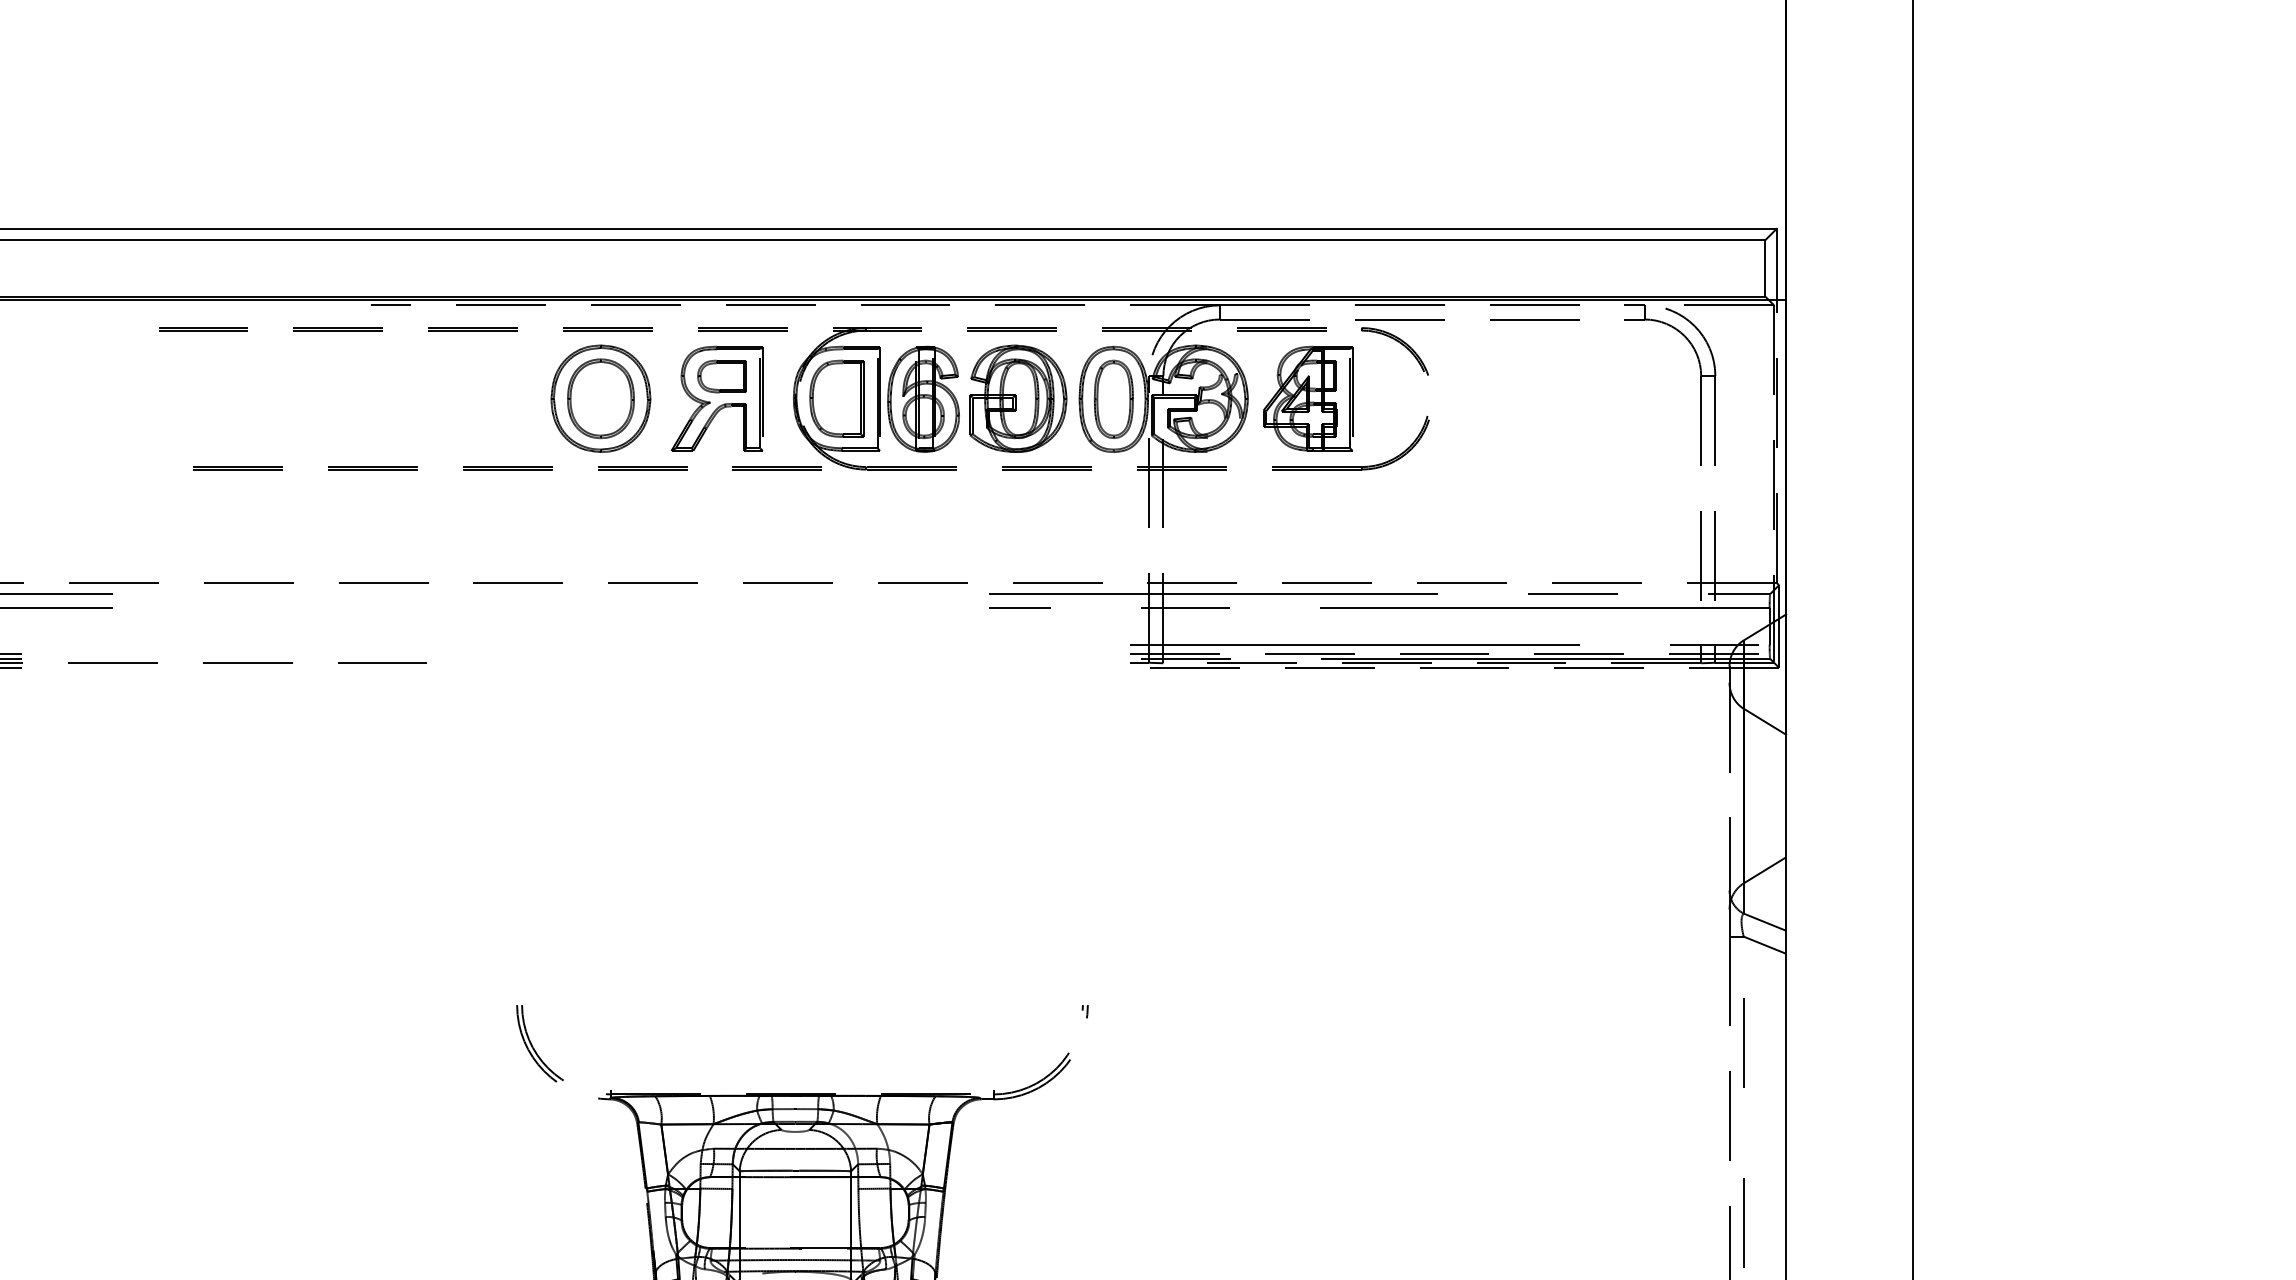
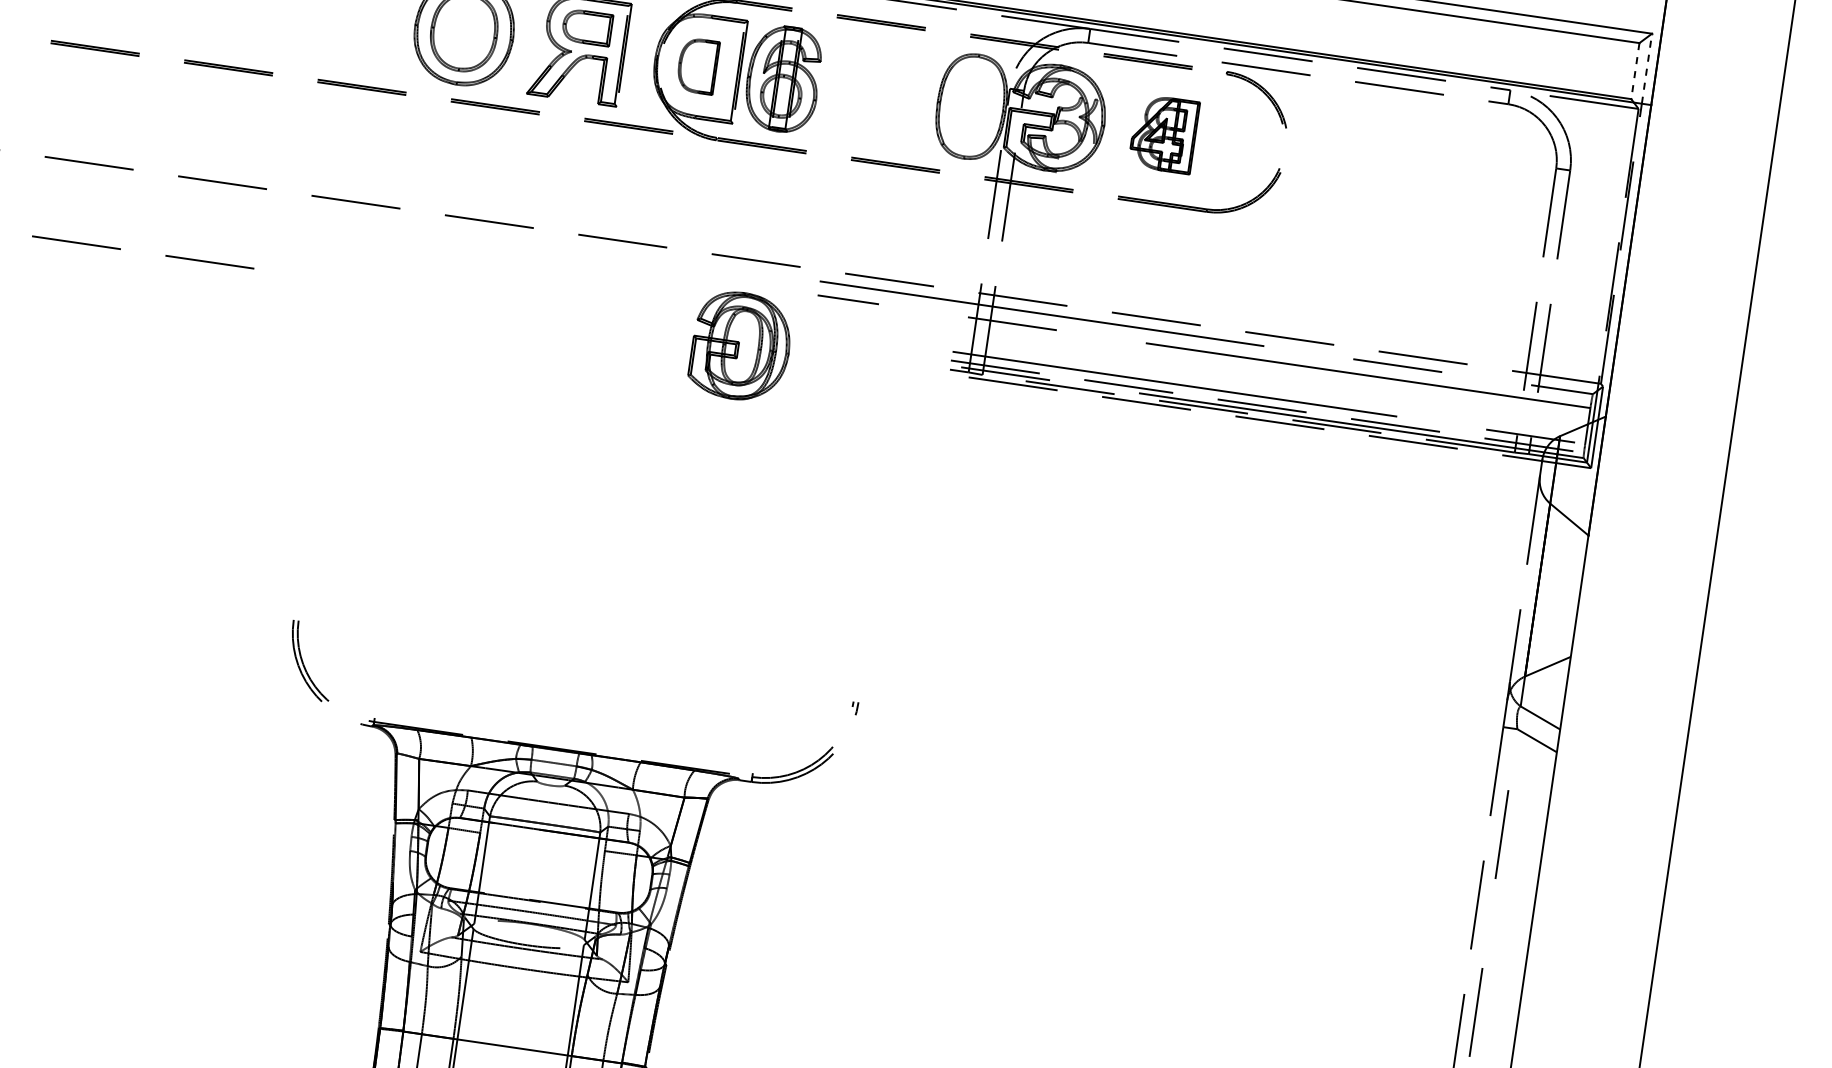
line: (1776, 263) -> (1647, 67), solid -> dashed
line: (1765, 268) -> (1635, 71), solid -> dashed
part: (836, 398) -> (697, 65), size x0.7
part: (1018, 398) -> (741, 346), moved
part: (1113, 398) -> (971, 105), removed
part: (1308, 398) -> (1164, 133), size x0.7

